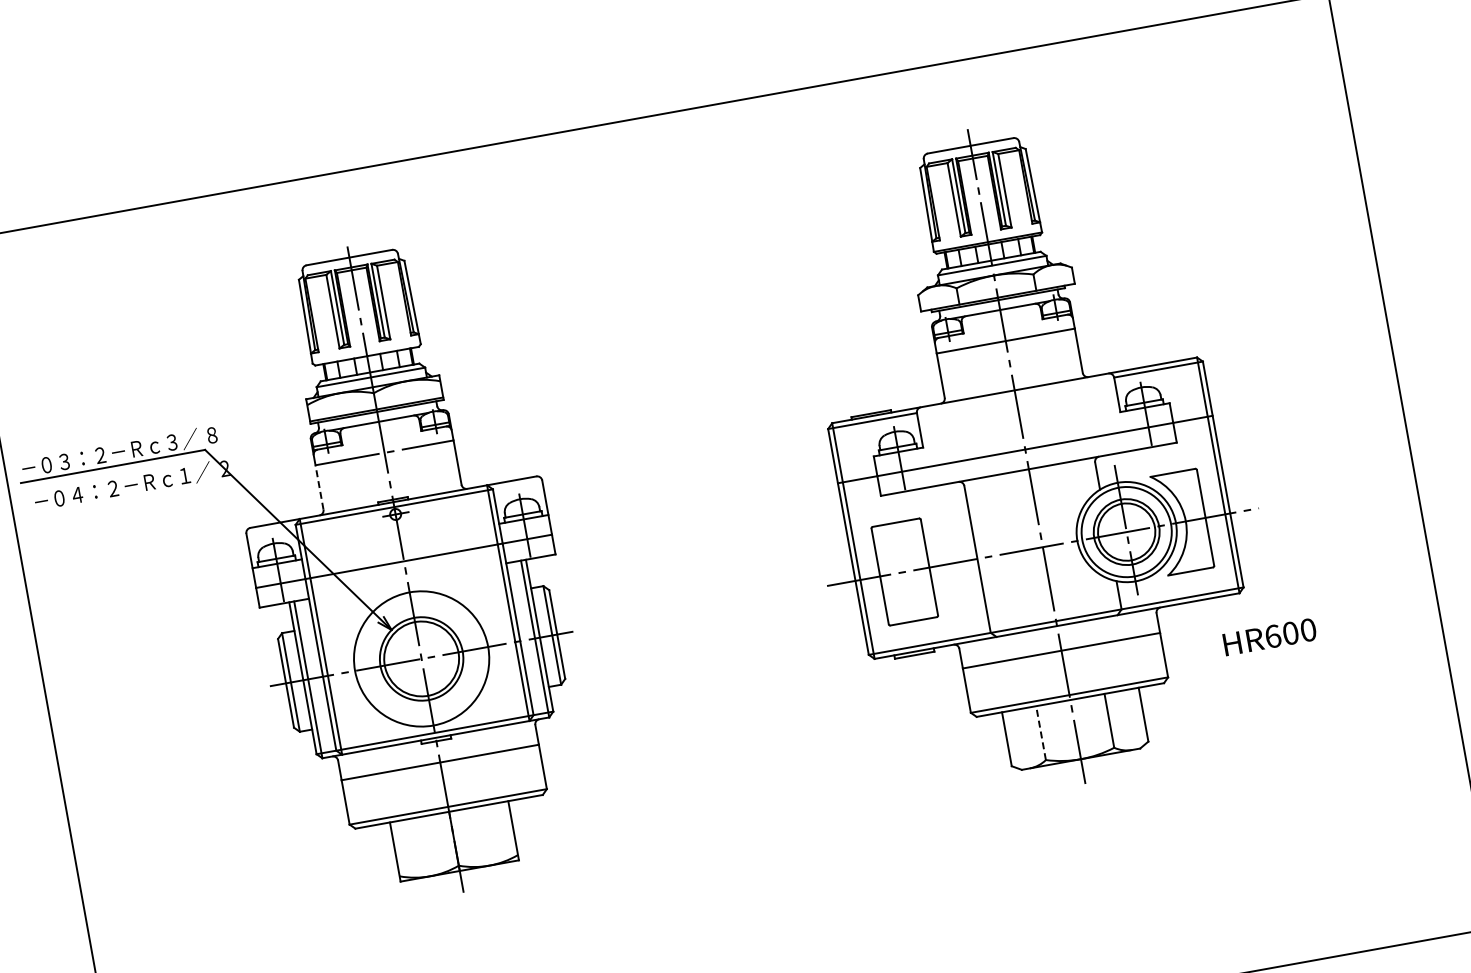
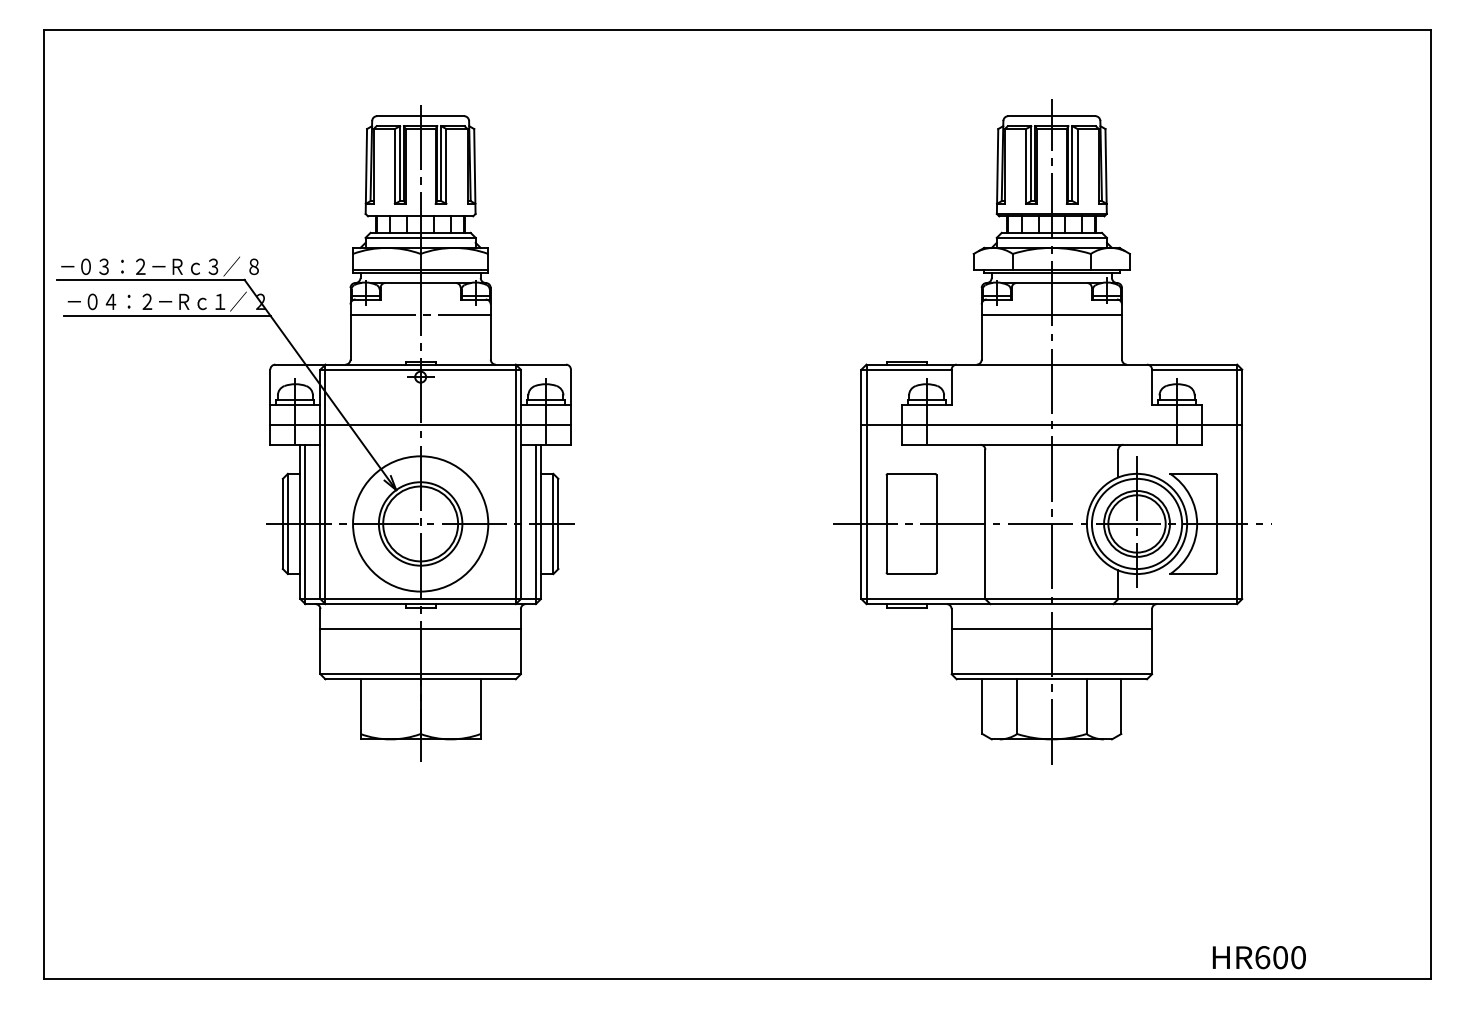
line: (319, 487) -> (350, 337), dashed -> solid
line: (135, 499) -> (167, 316), added
text: (1269, 637) -> (1258, 957), moved
line: (1041, 732) -> (1017, 706), dashed -> solid

